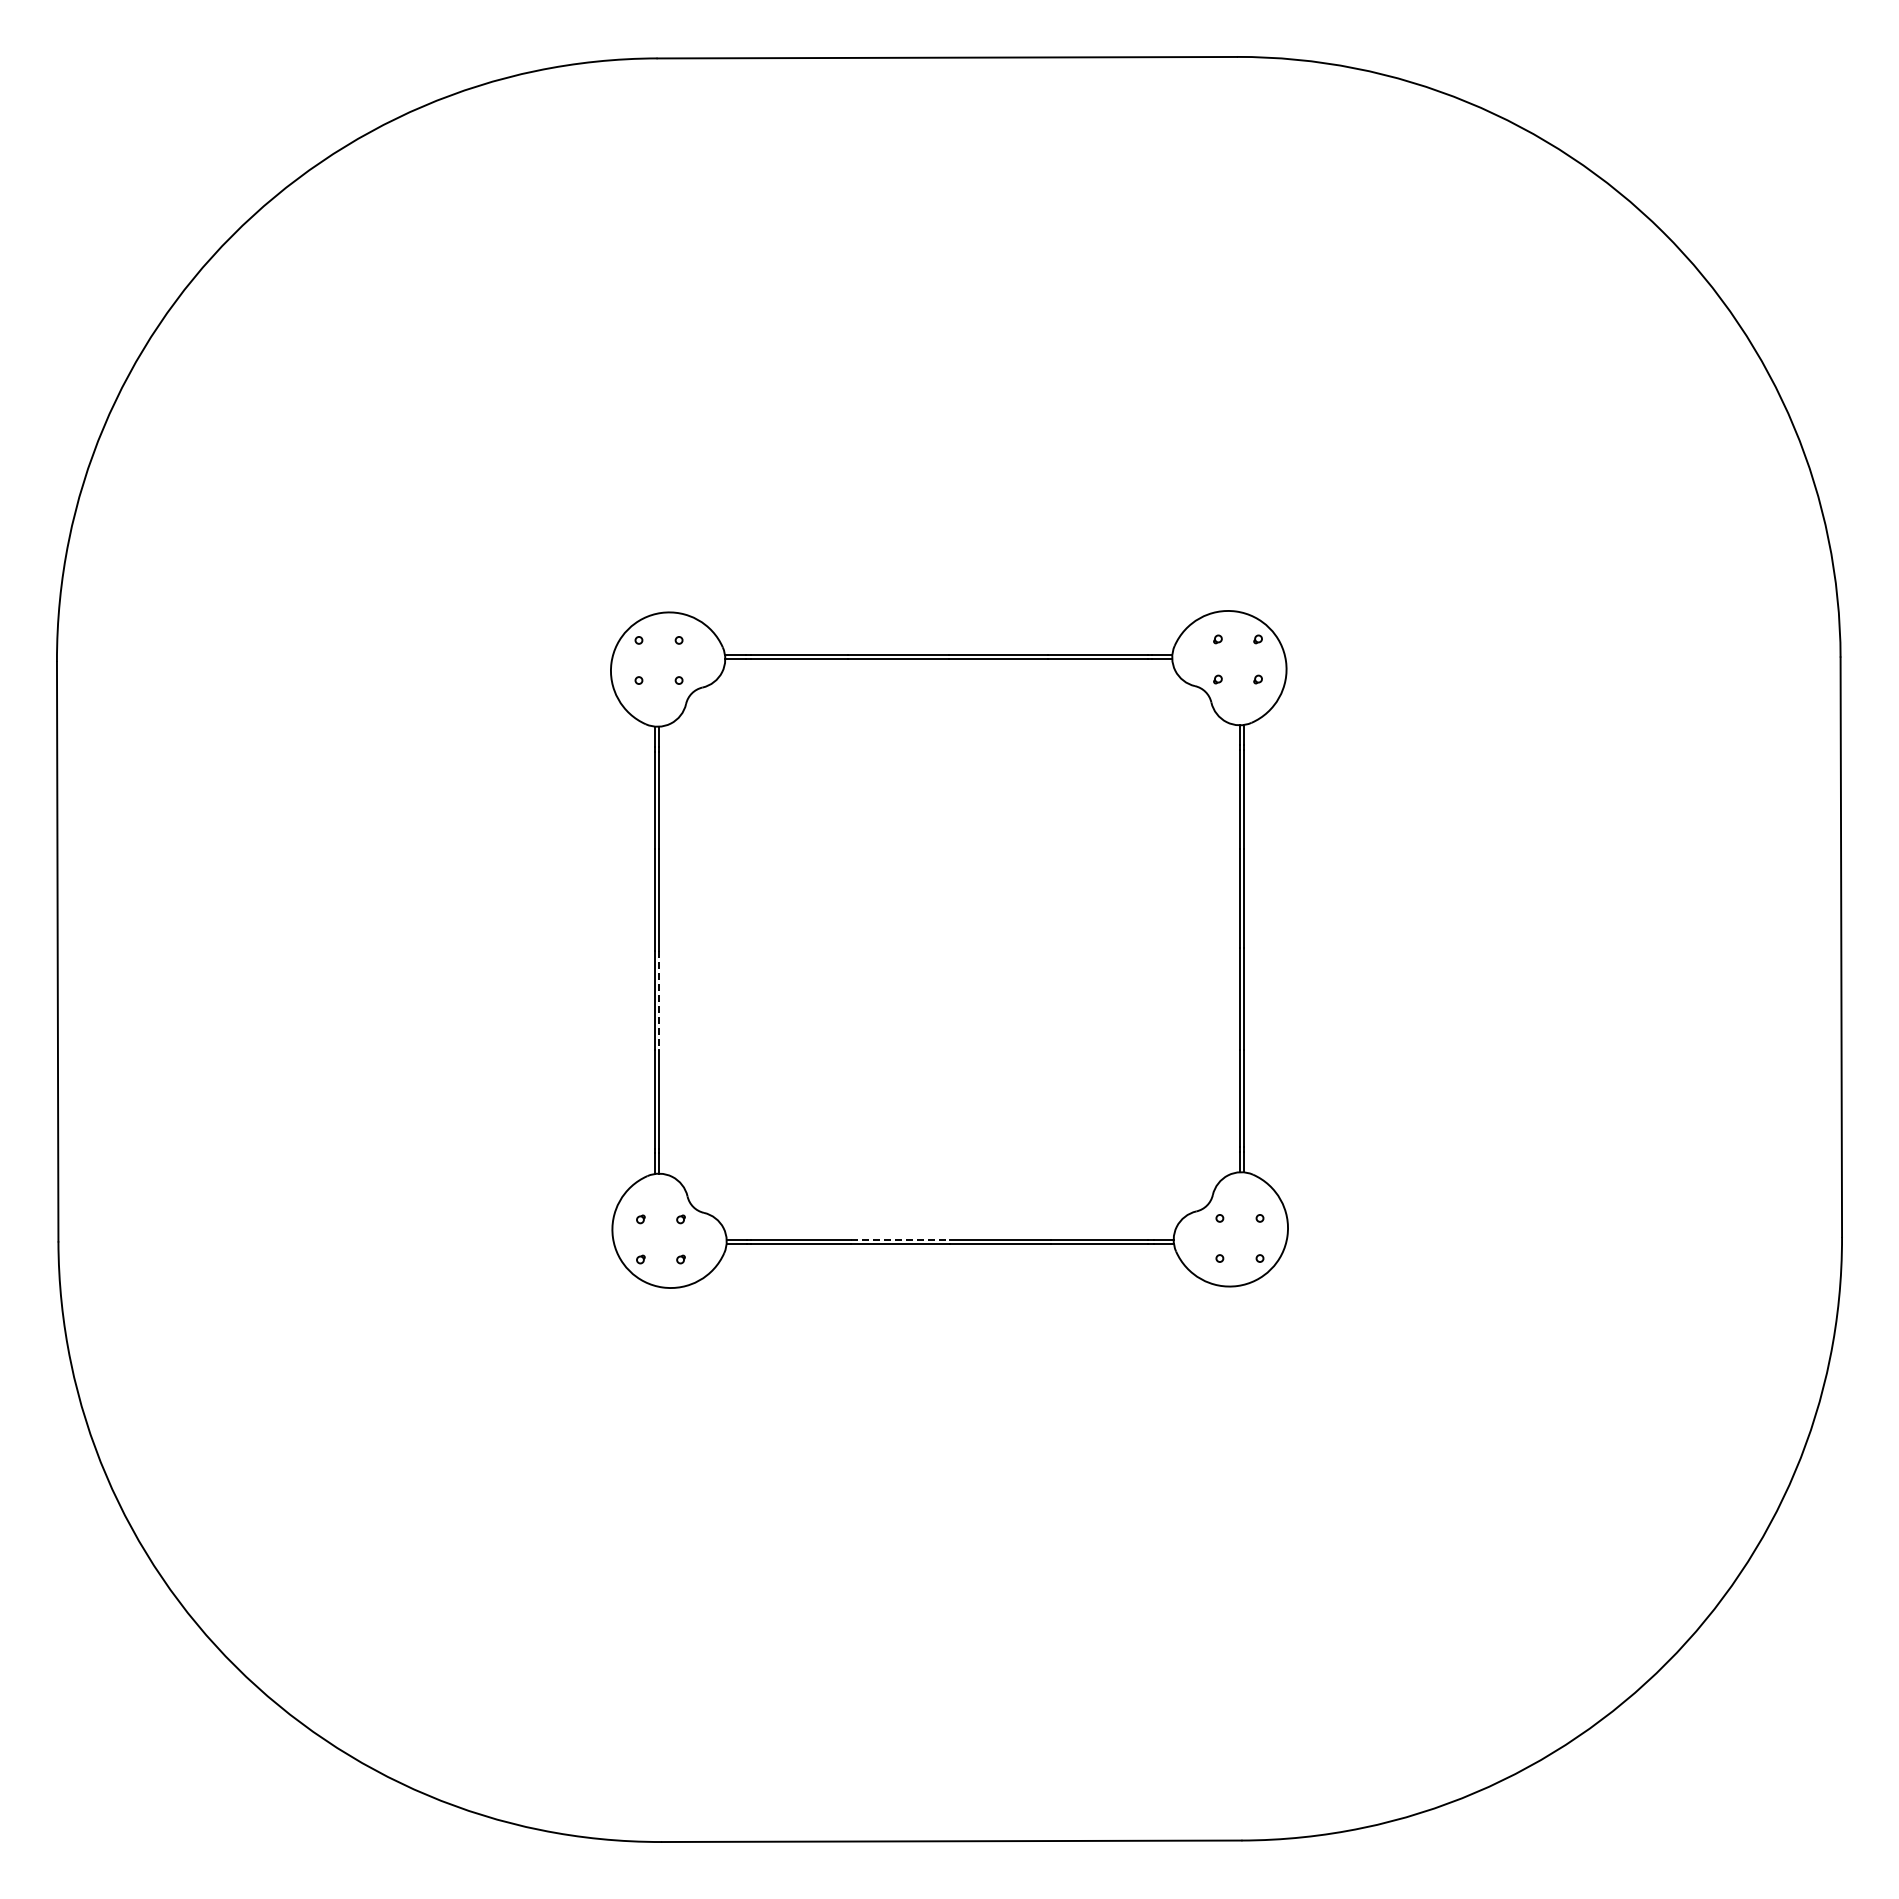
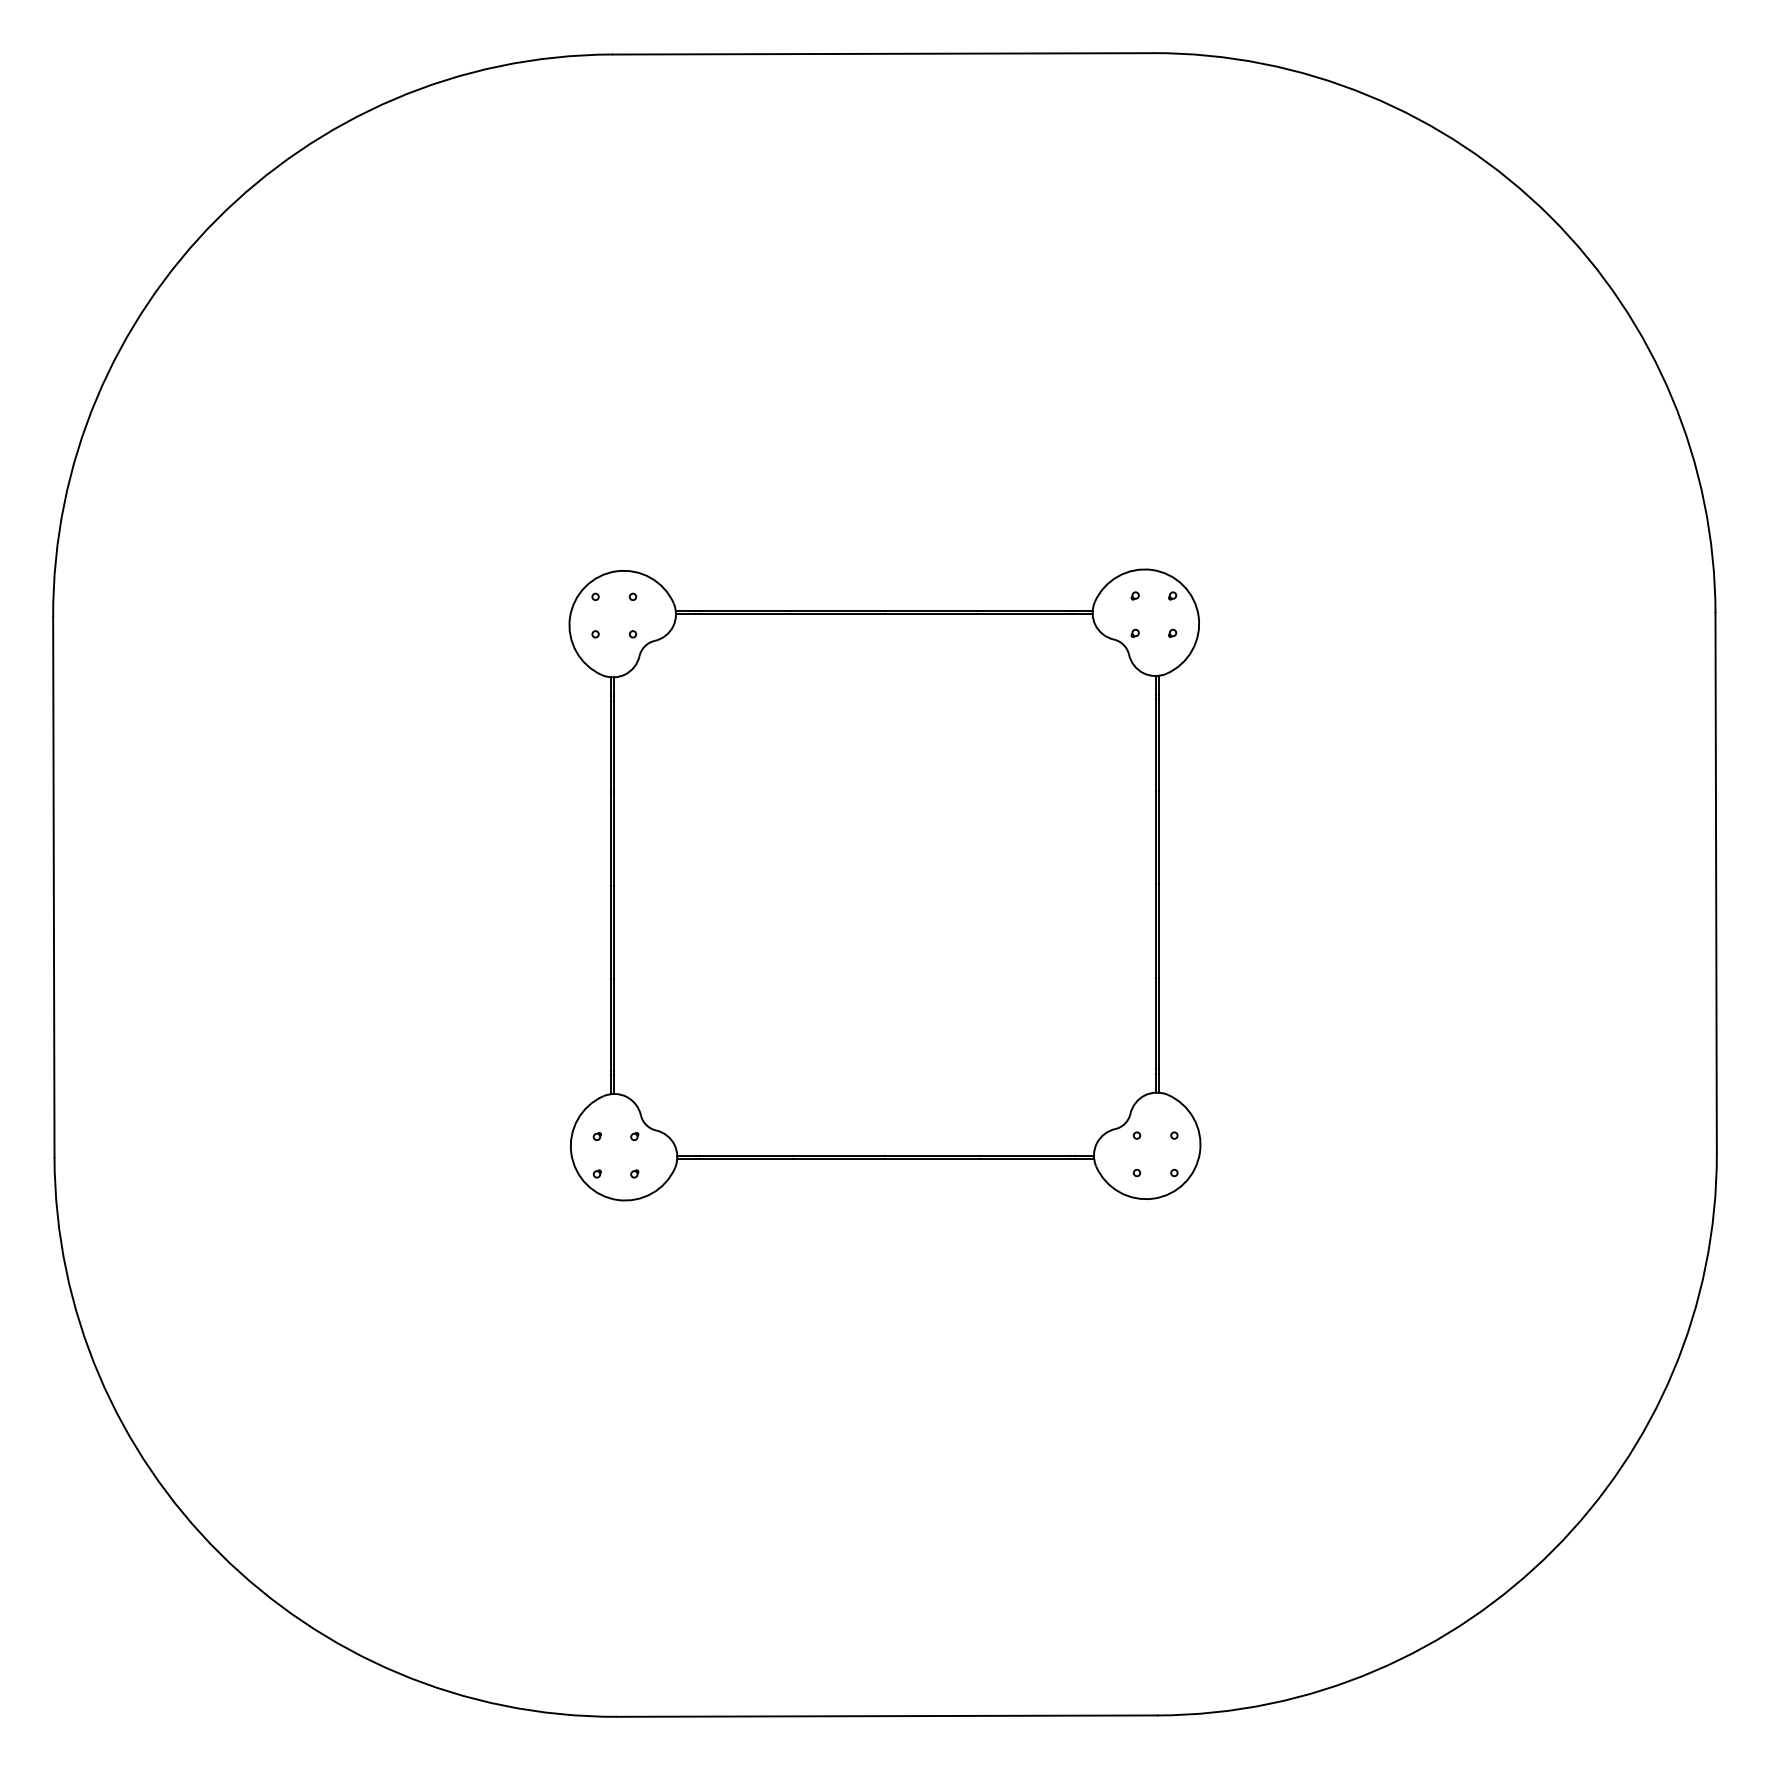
line: (659, 1000) -> (614, 932), dashed -> solid
line: (900, 1239) -> (839, 1155), dashed -> solid

